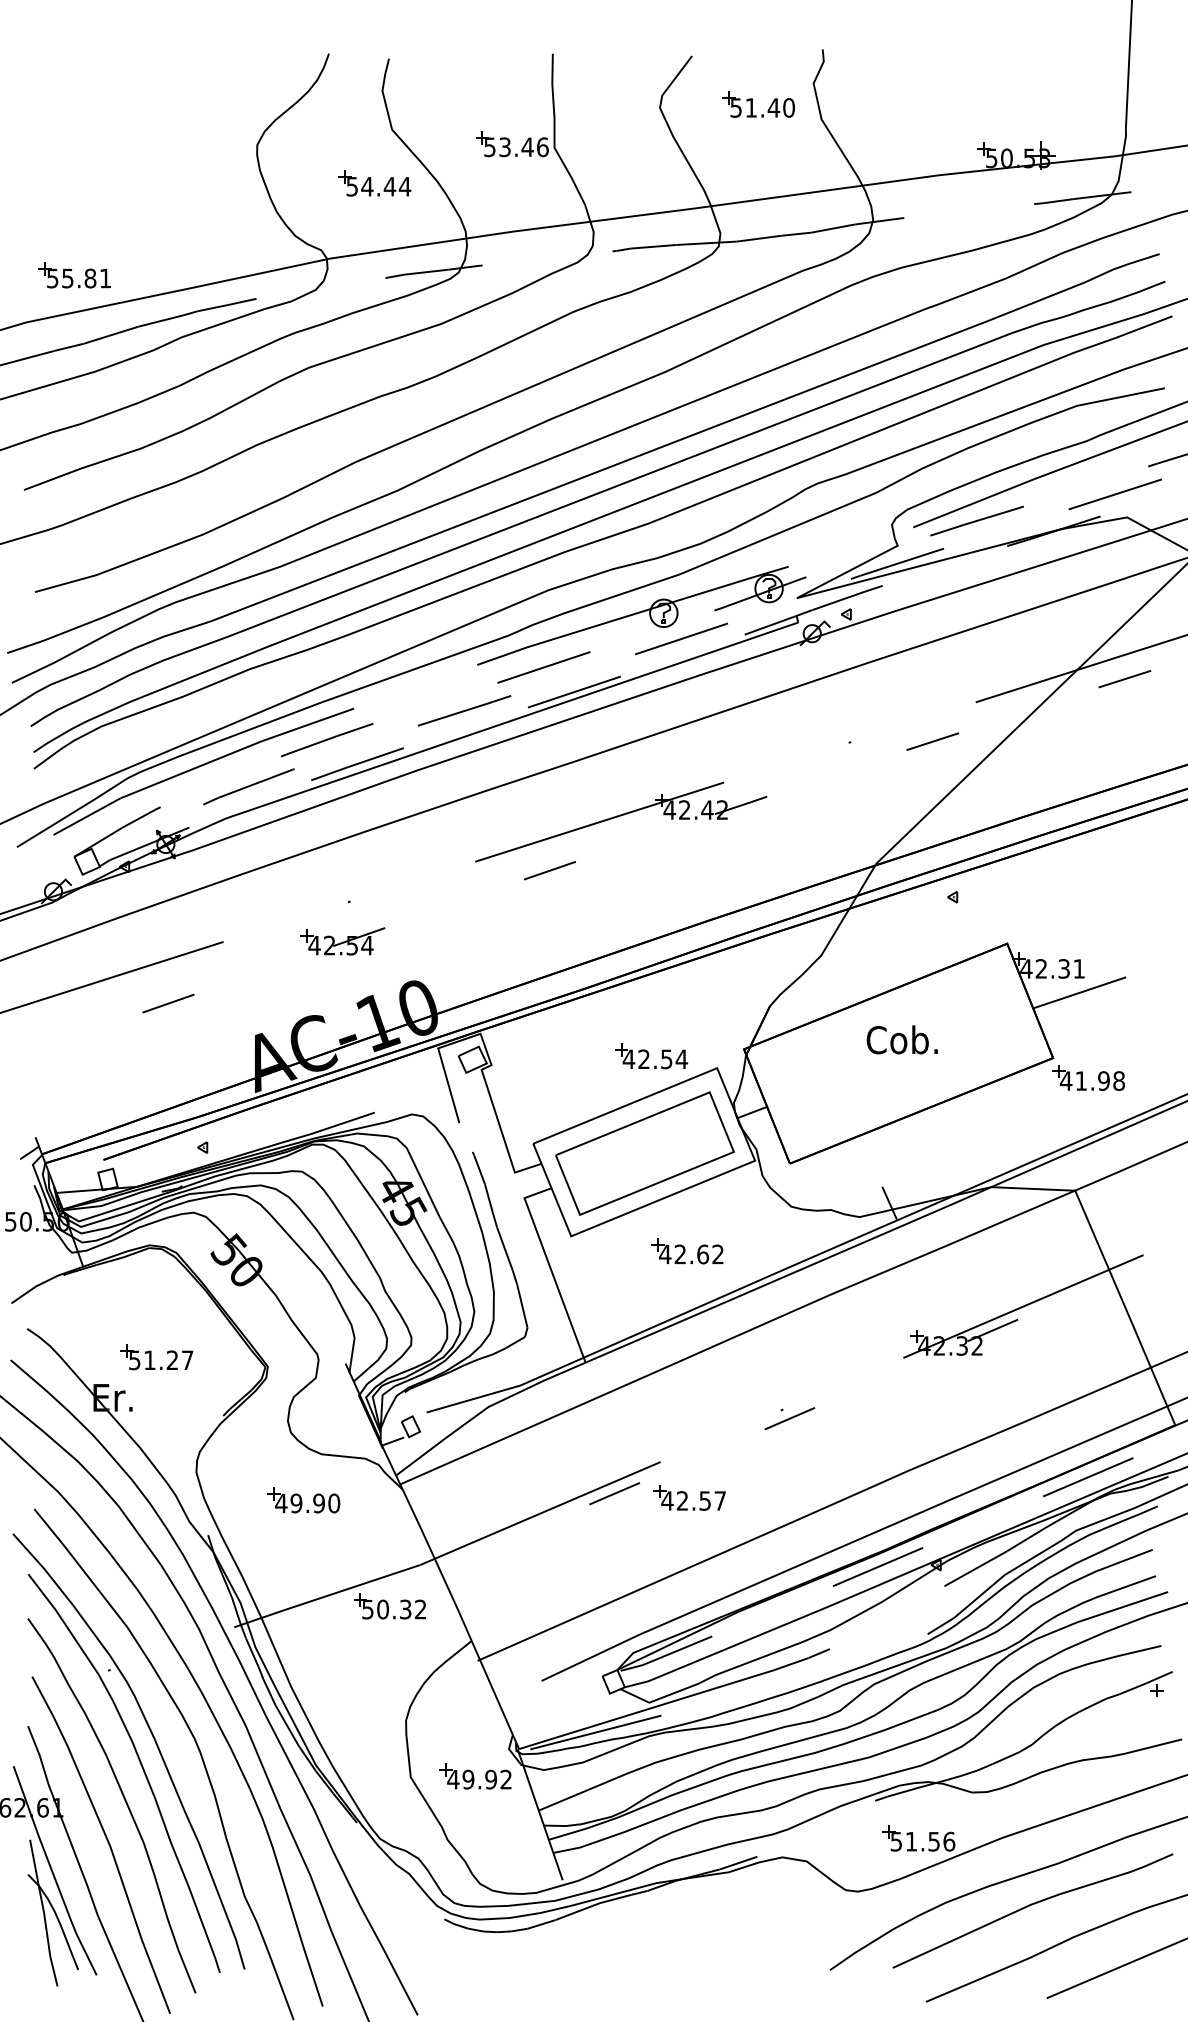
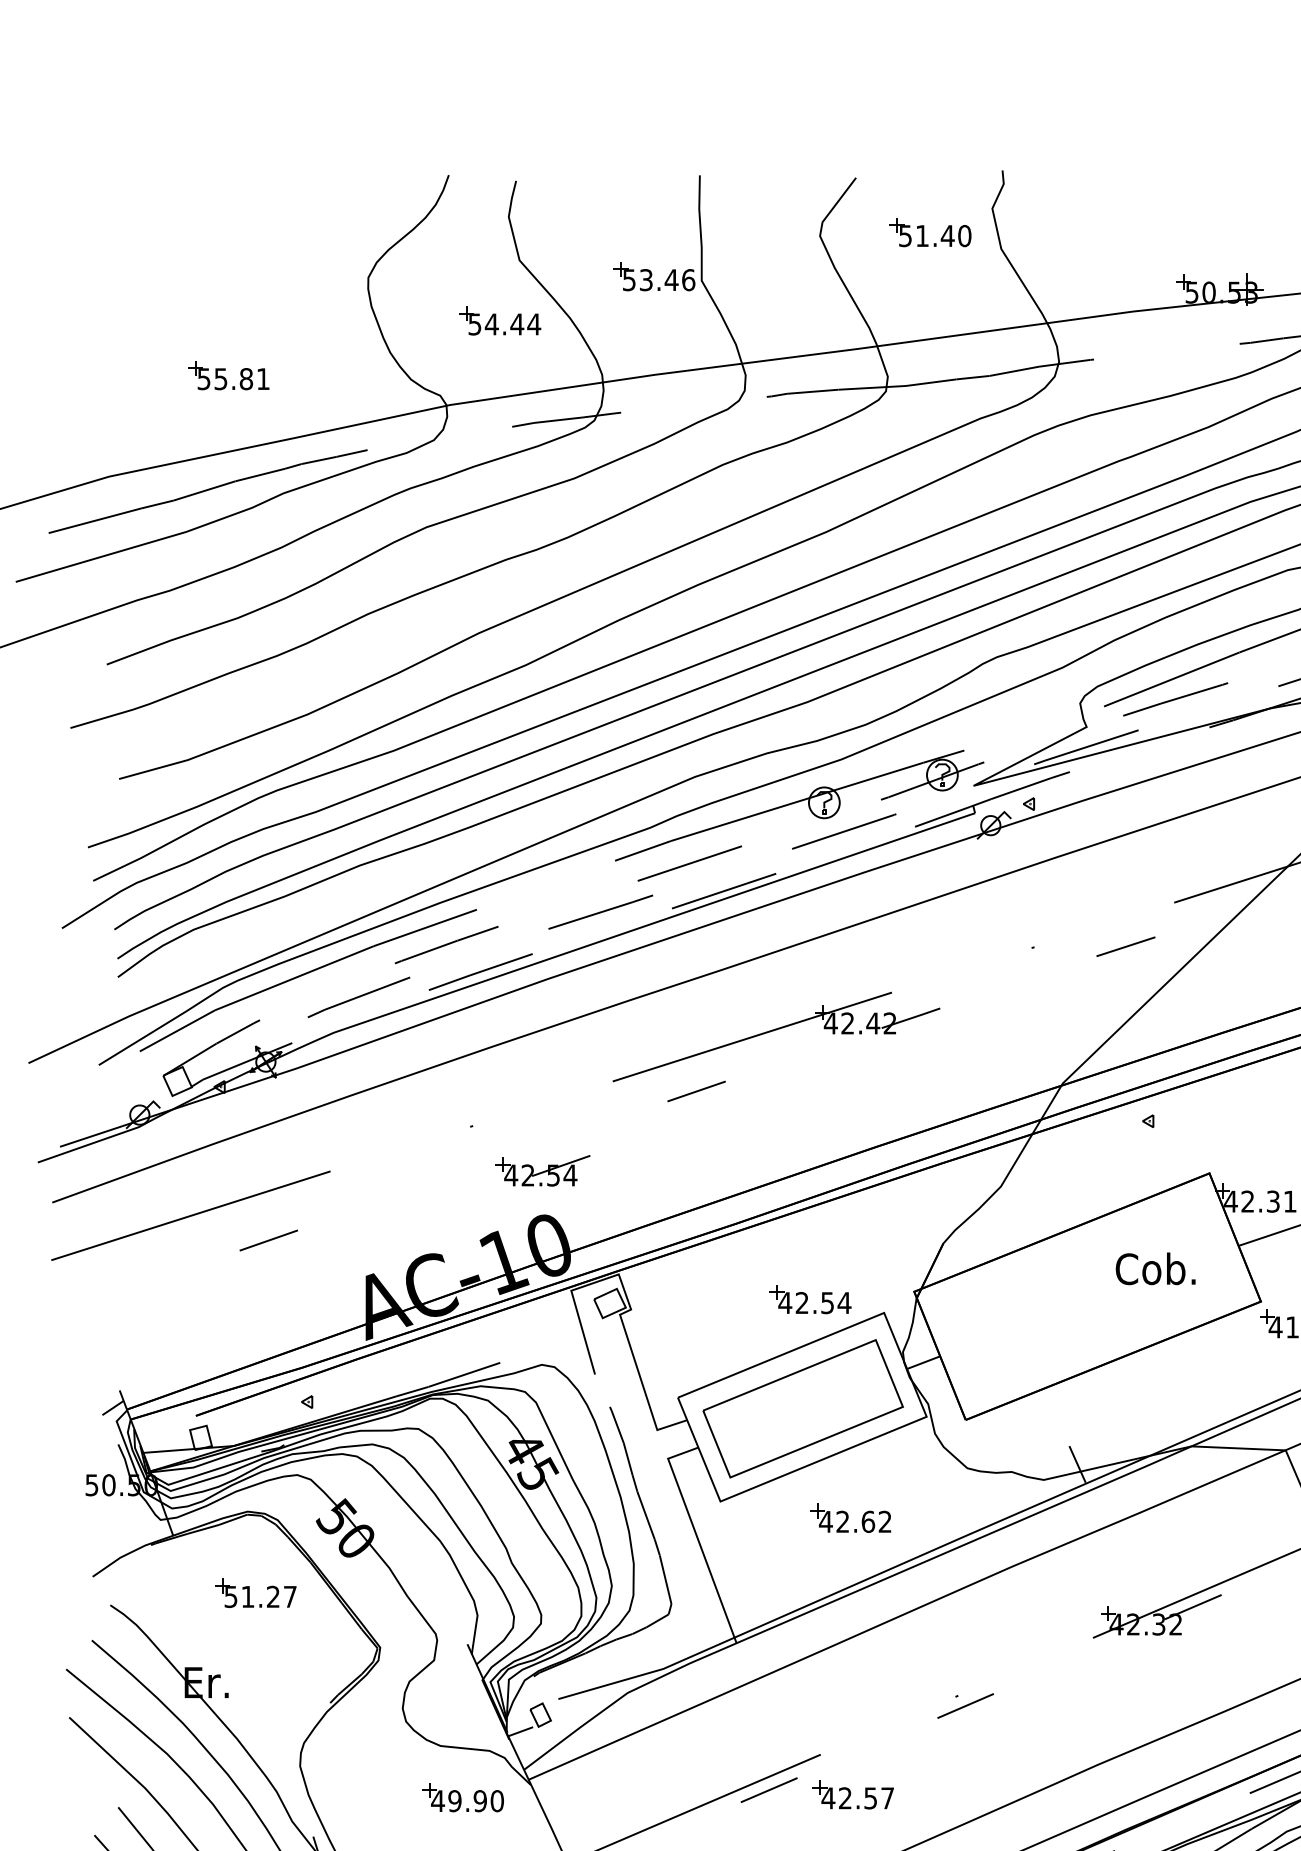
part: (74, 275) -> (228, 375), moved
part: (342, 941) -> (542, 1170), moved
text: (901, 1039) -> (1154, 1268), moved
part: (156, 1357) -> (255, 1593), moved
part: (303, 1500) -> (462, 1797), moved

